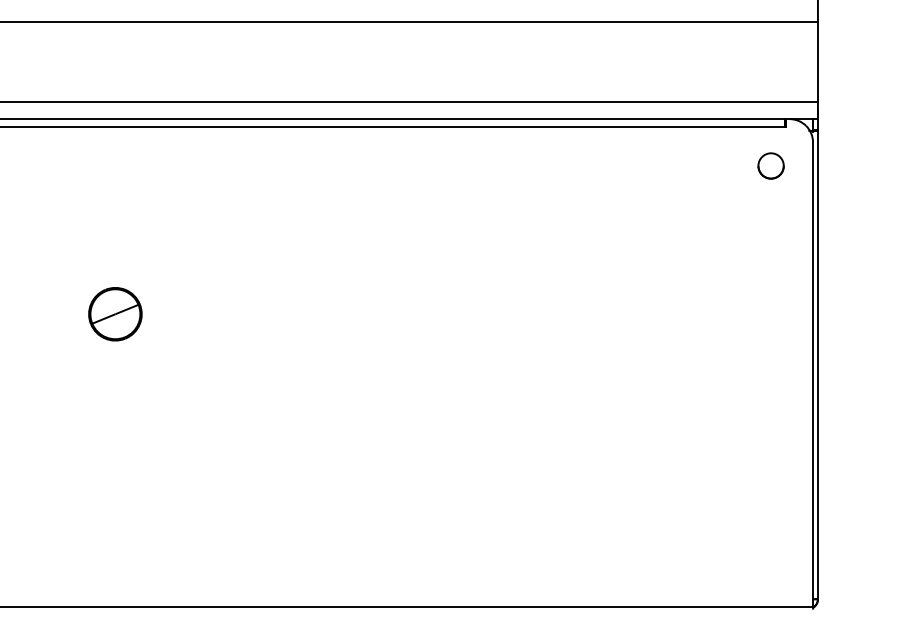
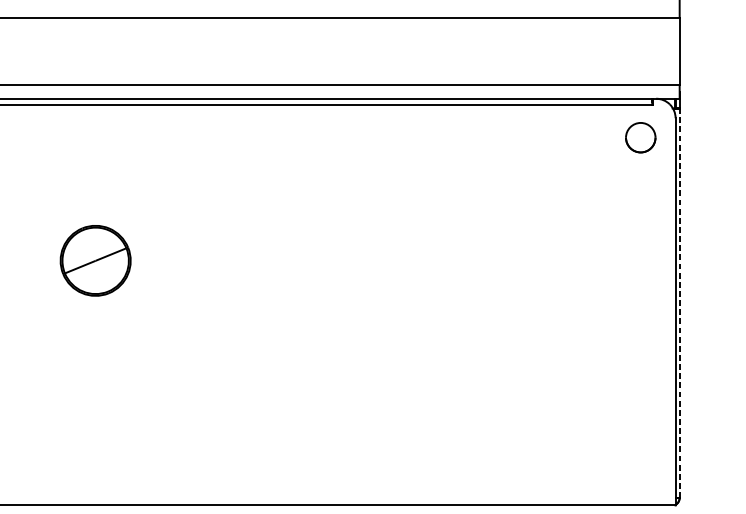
part: (770, 165) -> (640, 137), size x1.4
part: (115, 314) -> (95, 261), size x1.6
line: (817, 364) -> (679, 302), solid -> dashed

